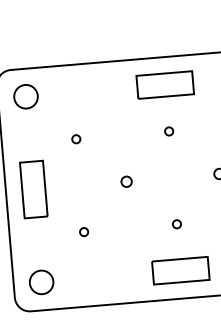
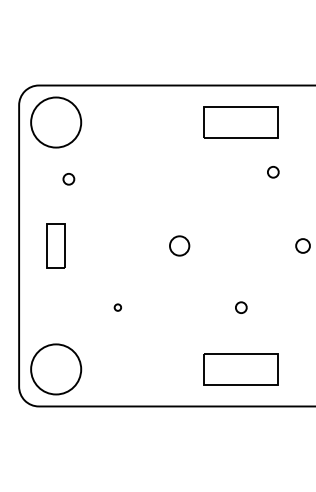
circle: (25, 96) -> (55, 122), size x1.6
circle: (169, 131) -> (273, 172), moved
circle: (76, 139) -> (68, 179), moved
circle: (126, 181) -> (179, 245), size x1.4
part: (33, 189) -> (55, 245), size x0.6
circle: (83, 231) -> (117, 307), size x0.6
circle: (41, 282) -> (55, 369), size x1.6

